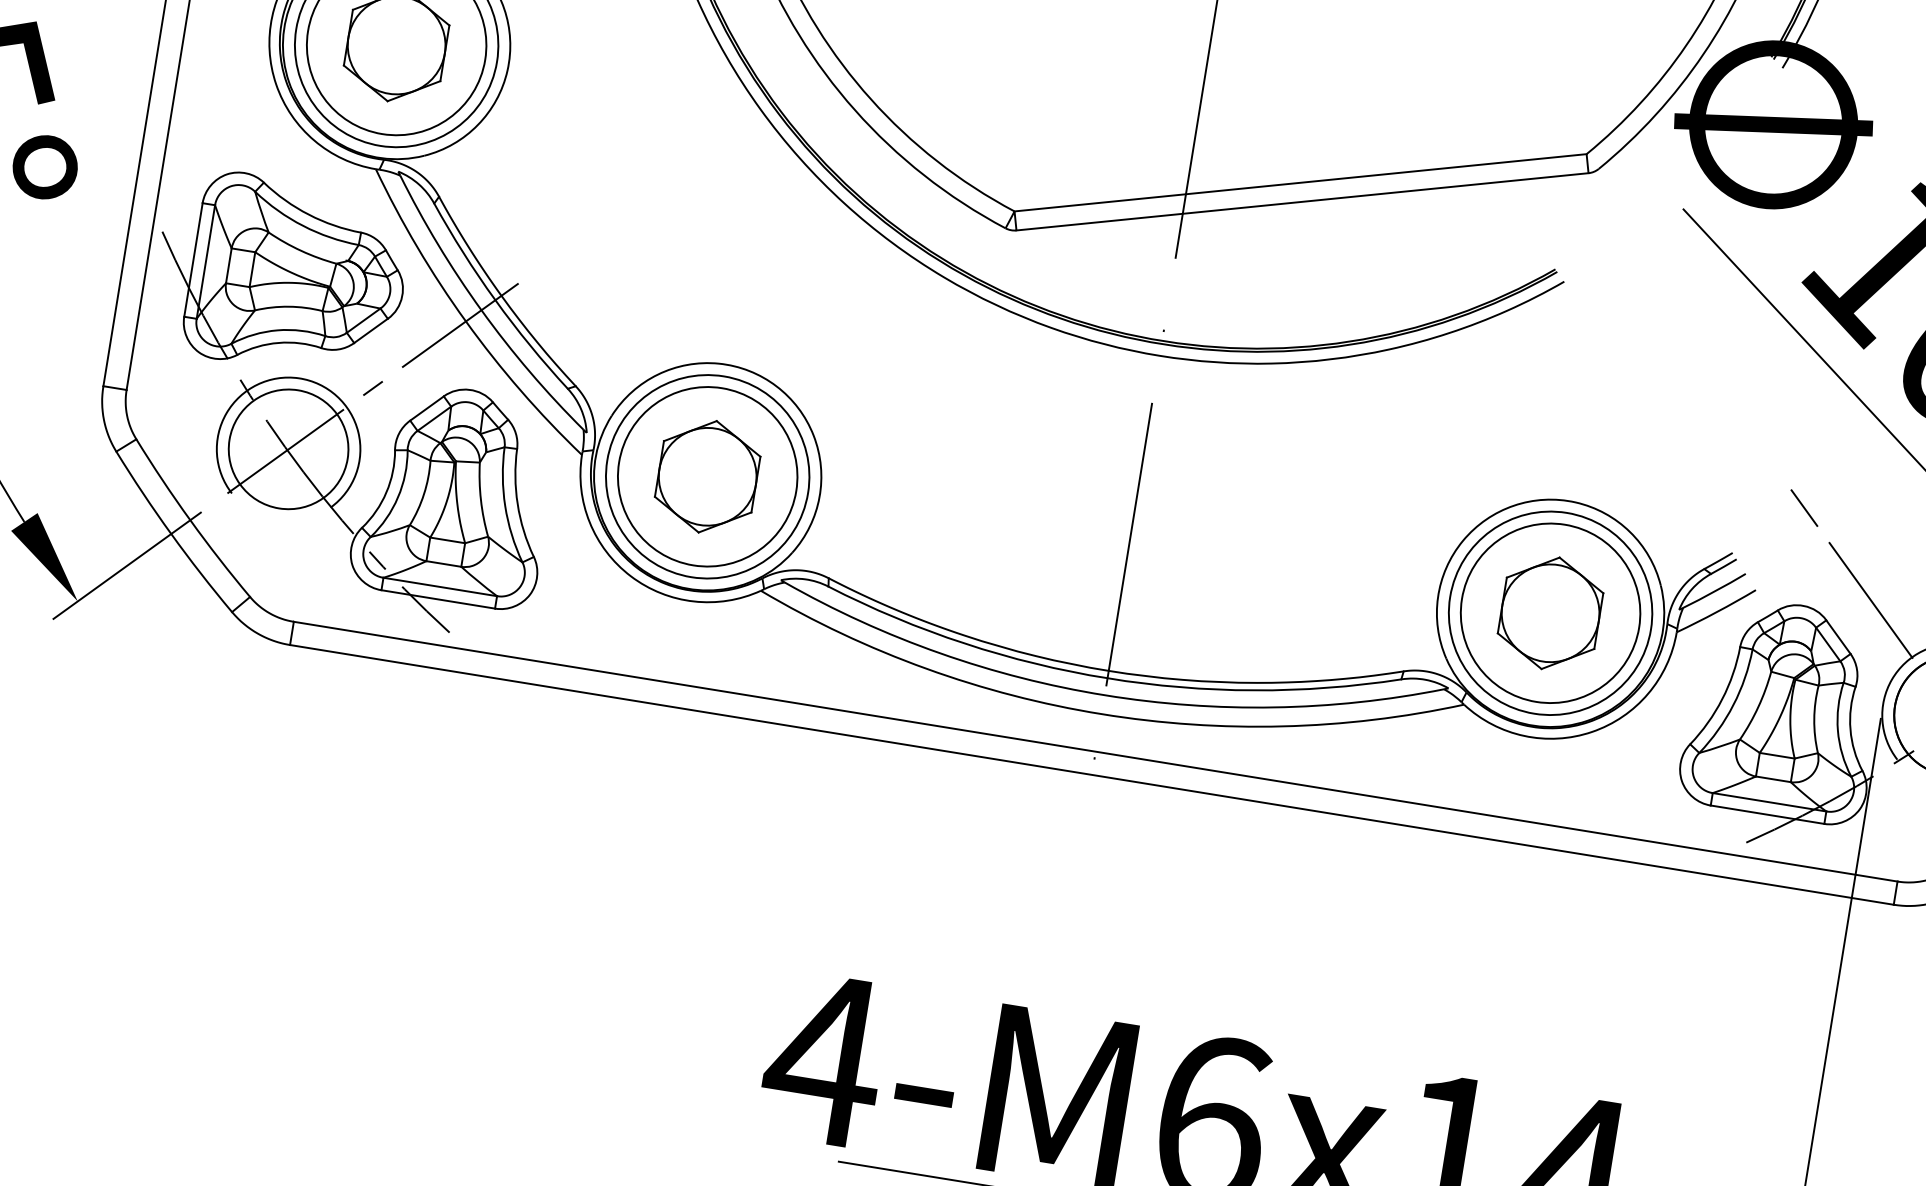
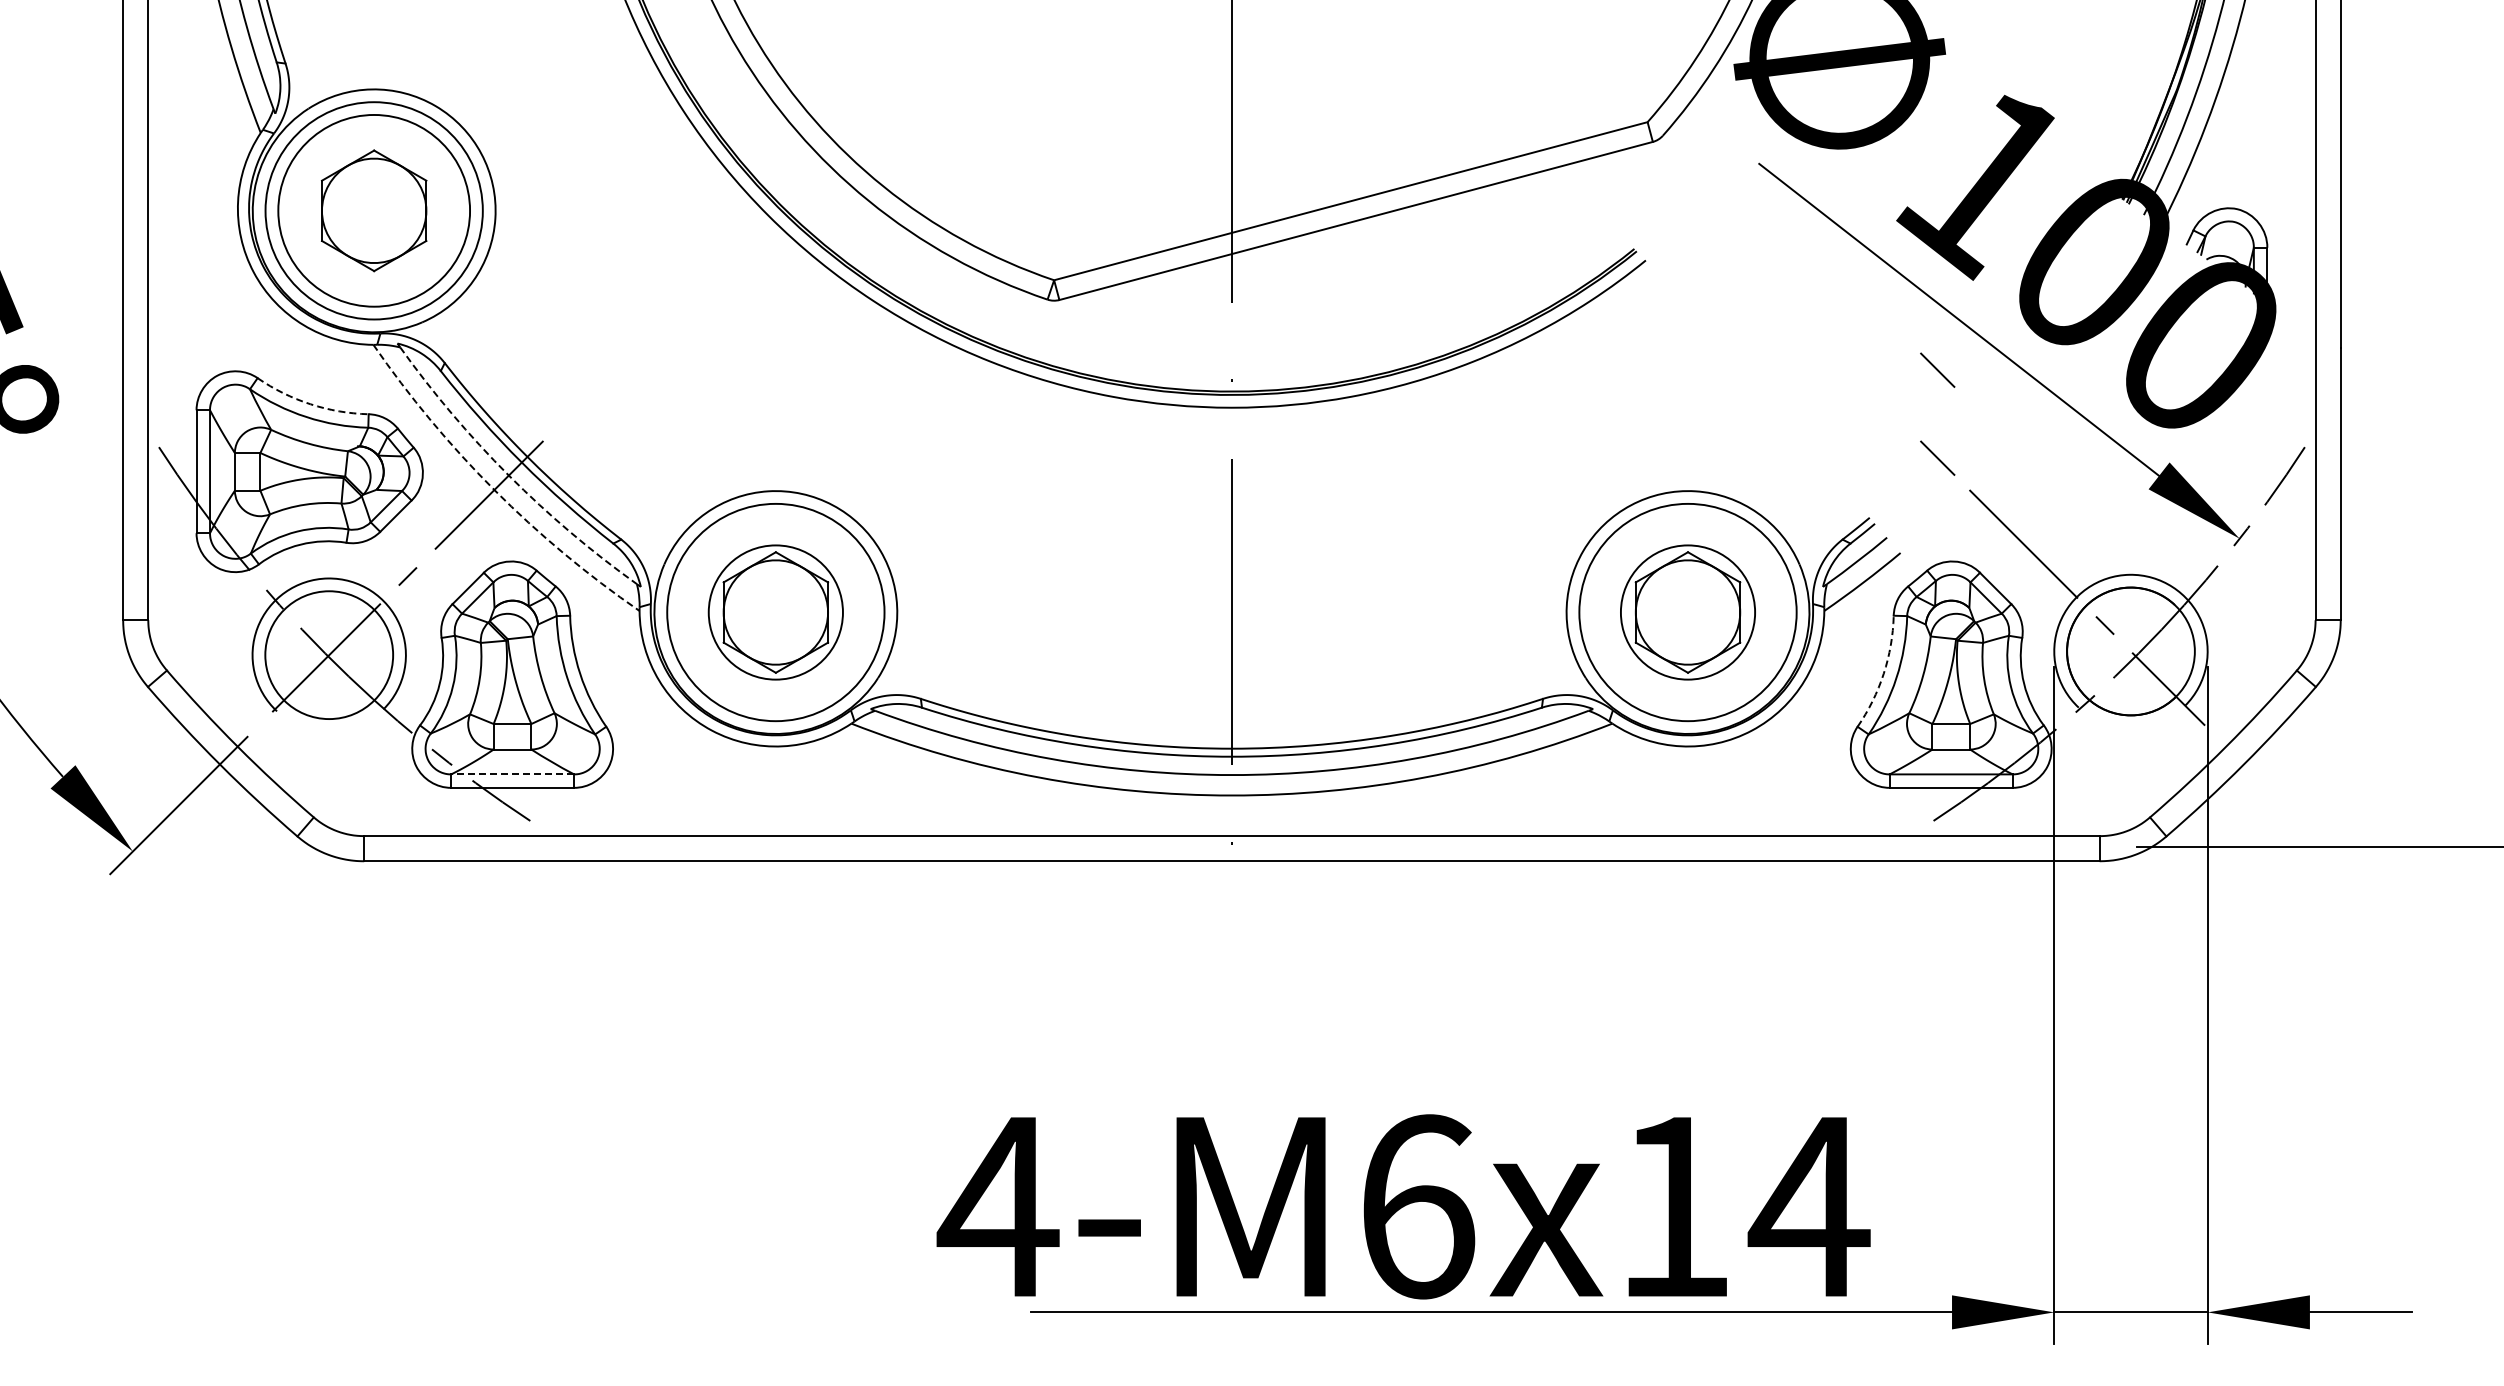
arc: (308, 214) -> (310, 404), solid -> dashed
arc: (481, 310) -> (508, 475), solid -> dashed
arc: (465, 321) -> (494, 490), solid -> dashed
line: (1817, 426) -> (1937, 369), added
circle: (707, 476) -> (775, 612), size x0.7
line: (440, 587) -> (512, 774), solid -> dashed
circle: (1550, 613) -> (1687, 612), size x0.7
arc: (1722, 698) -> (1883, 673), solid -> dashed

